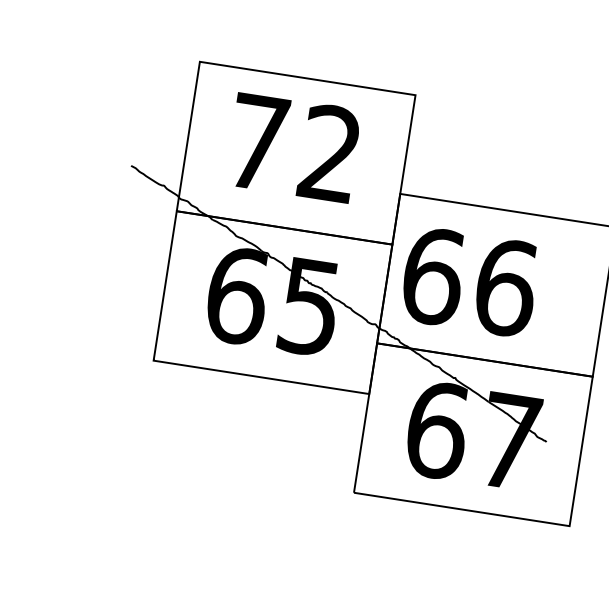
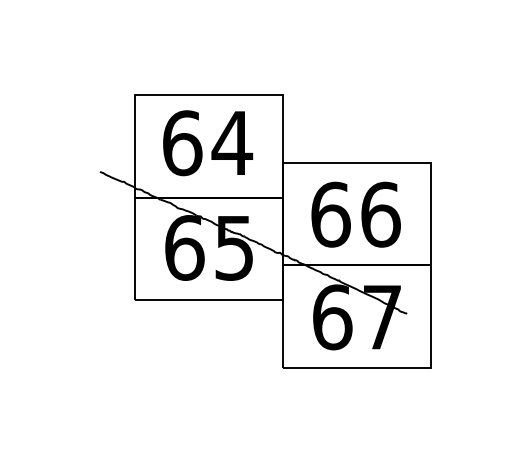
text: (295, 148) -> (208, 143), 72 -> 64
text: (469, 281) -> (355, 214), moved

